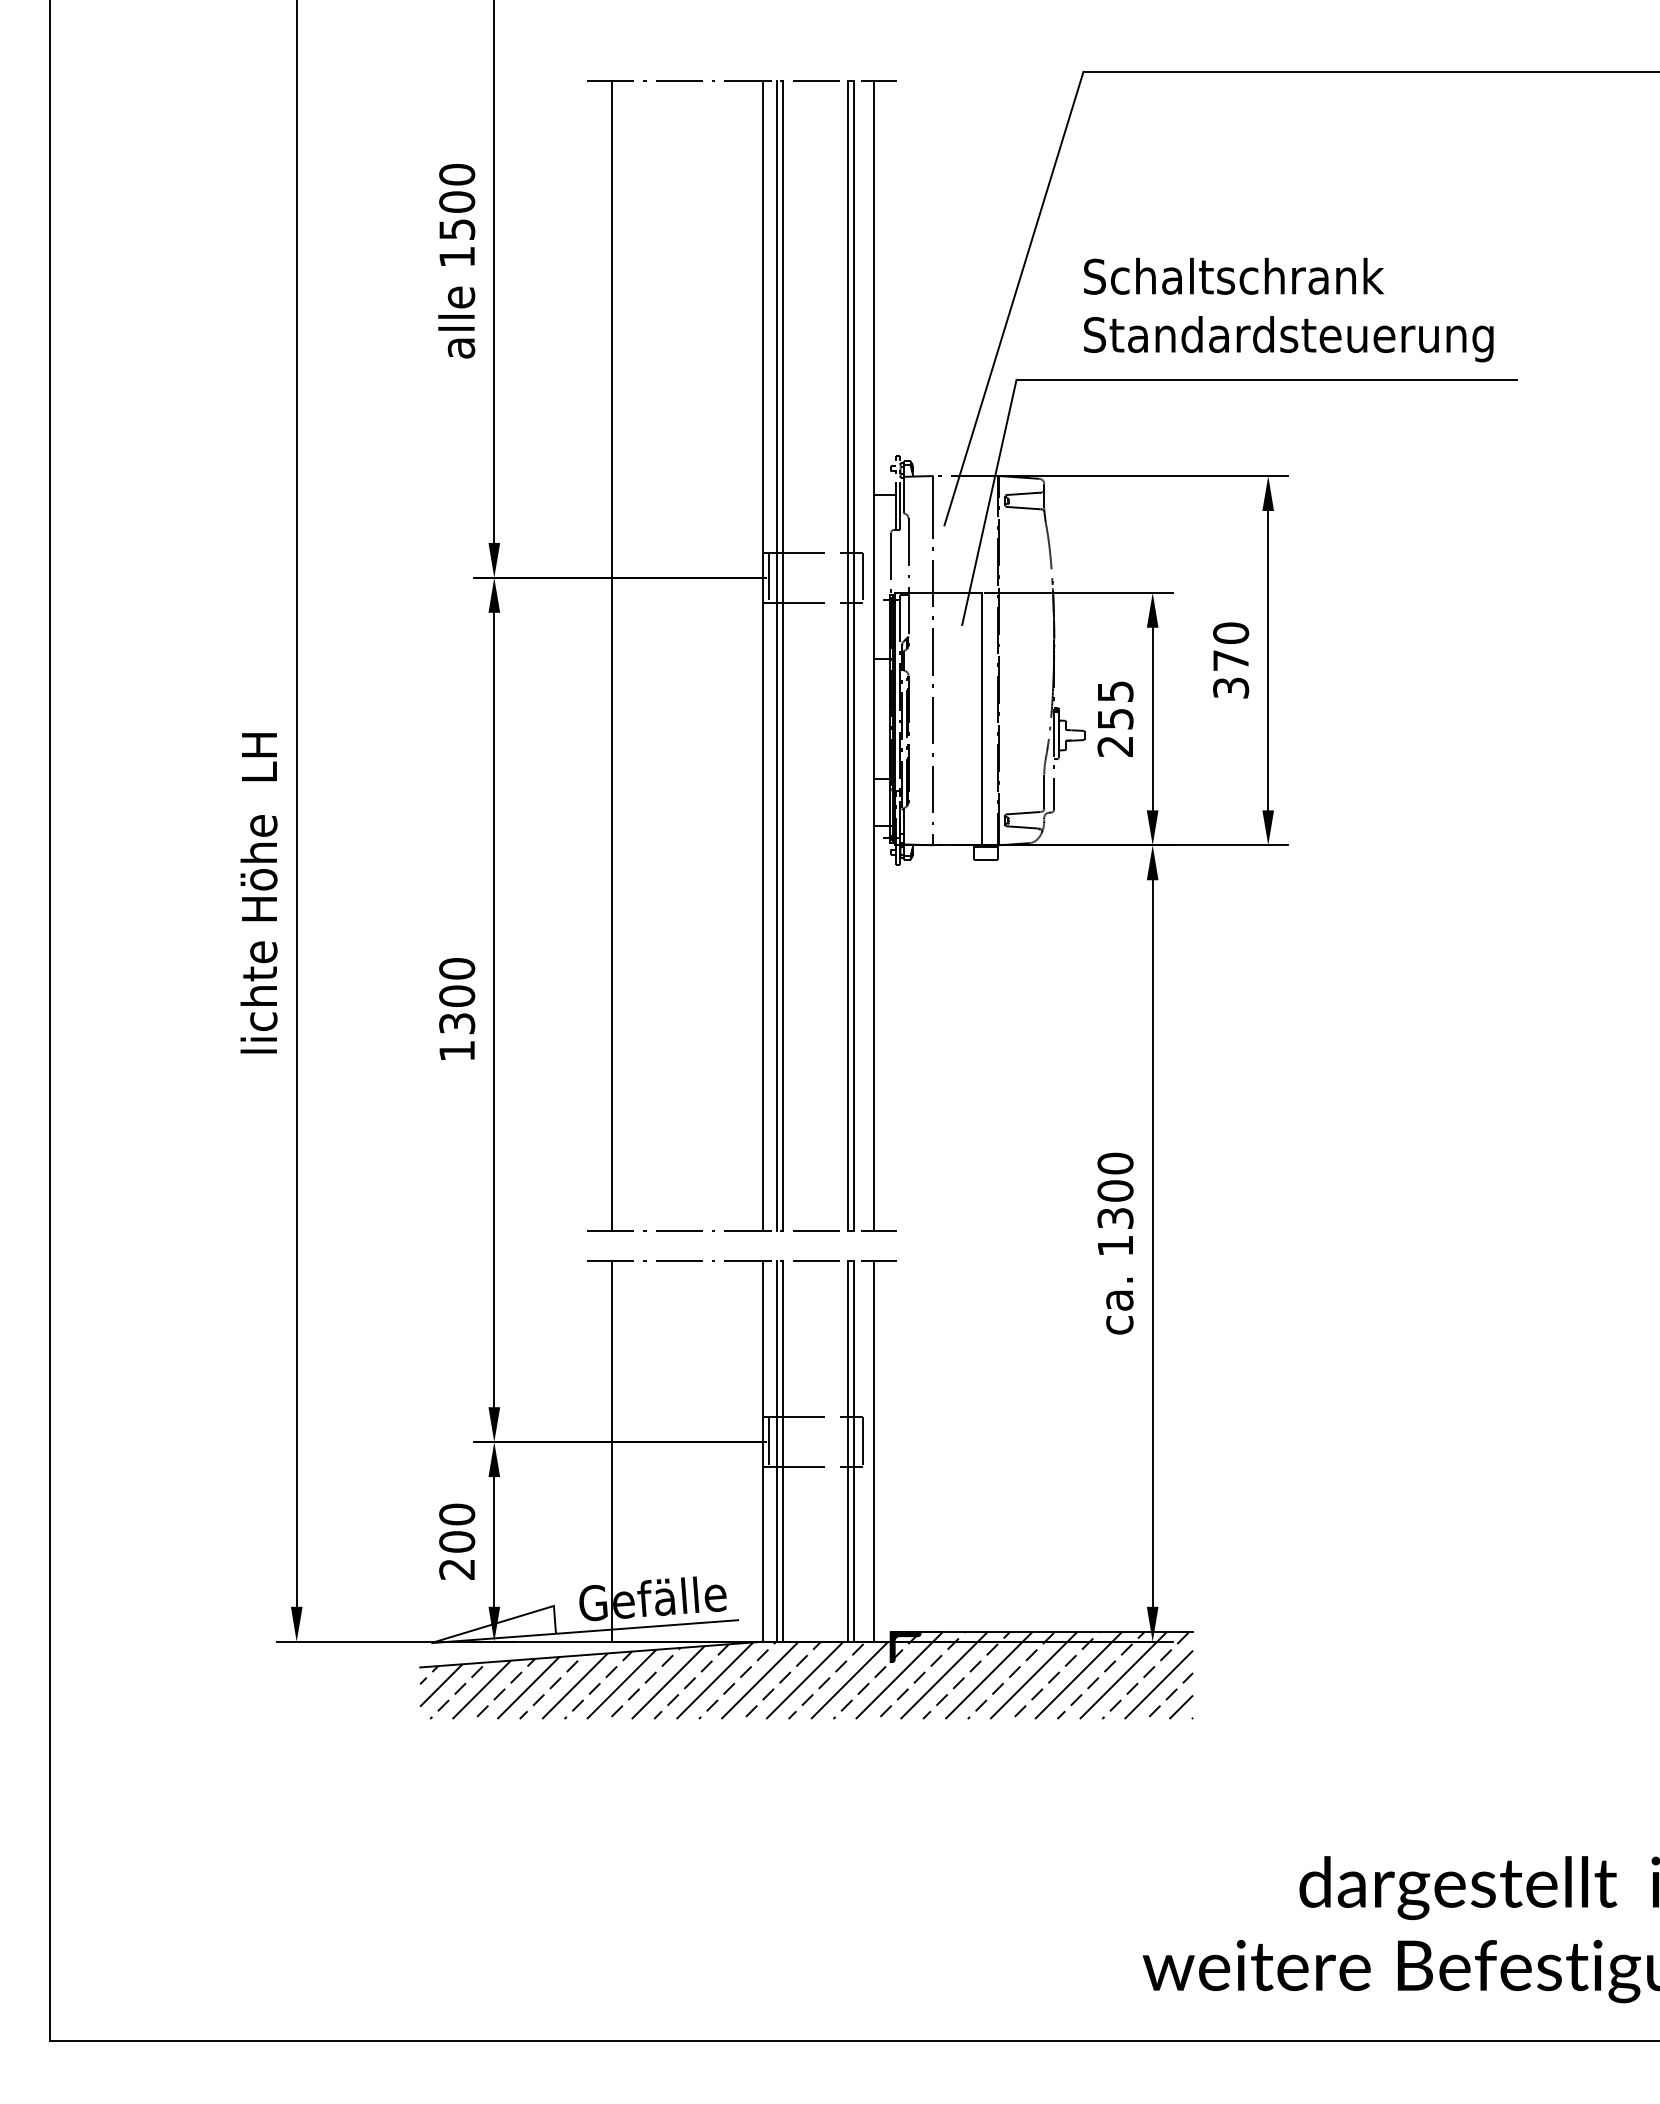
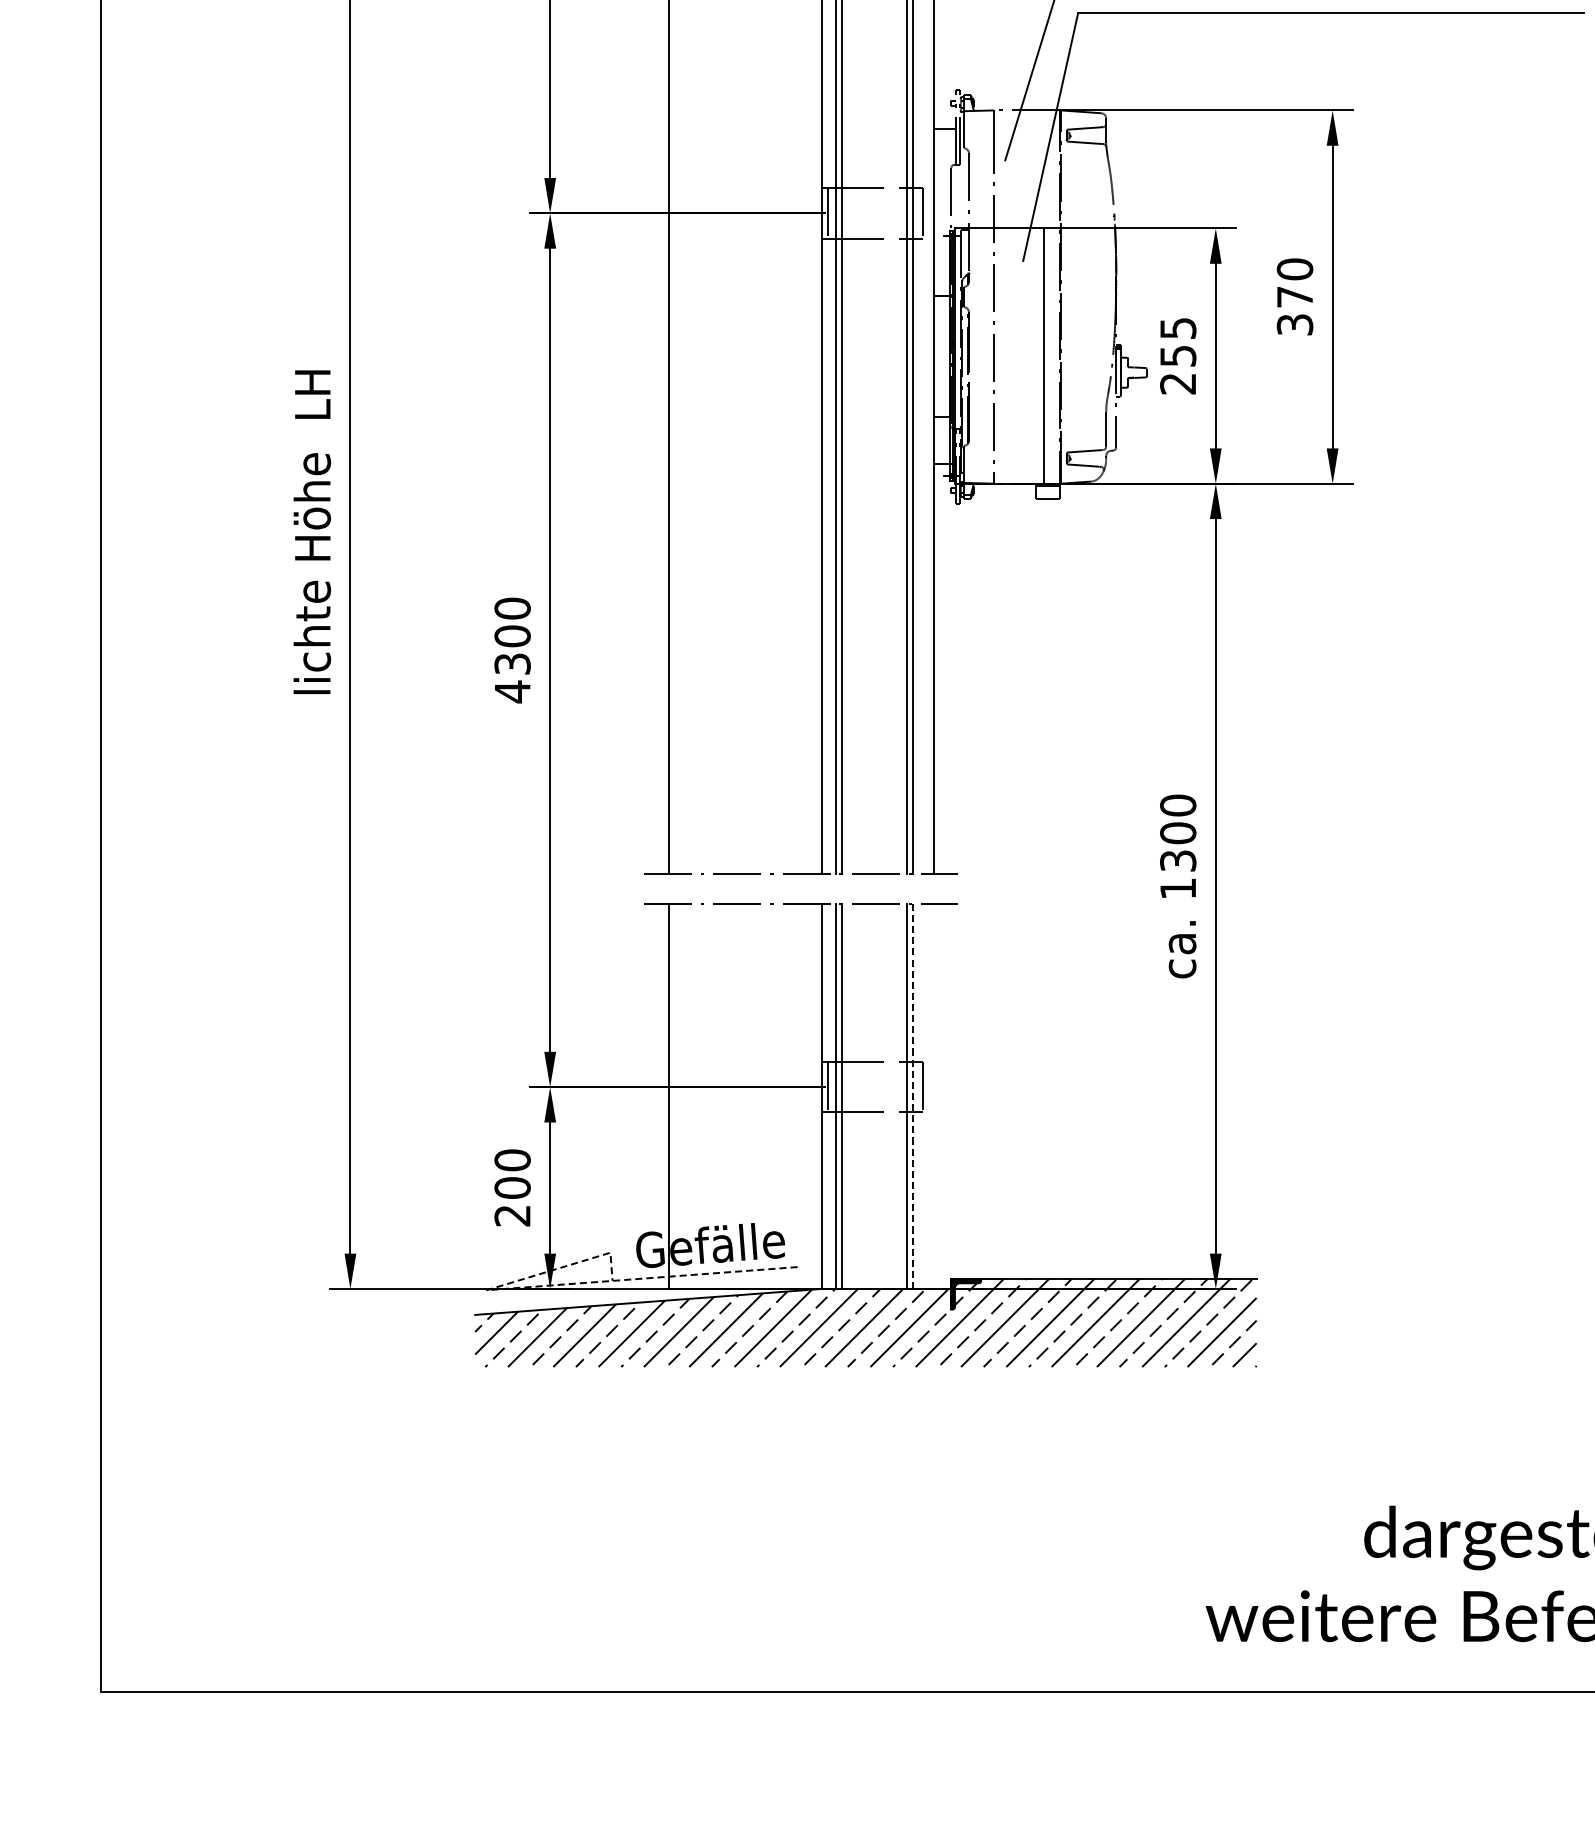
text: (456, 1050) -> (511, 691), 1300 -> 4300
line: (873, 1450) -> (933, 1095), removed
line: (853, 1451) -> (913, 1096), solid -> dashed
line: (505, 1637) -> (561, 1284), solid -> dashed

